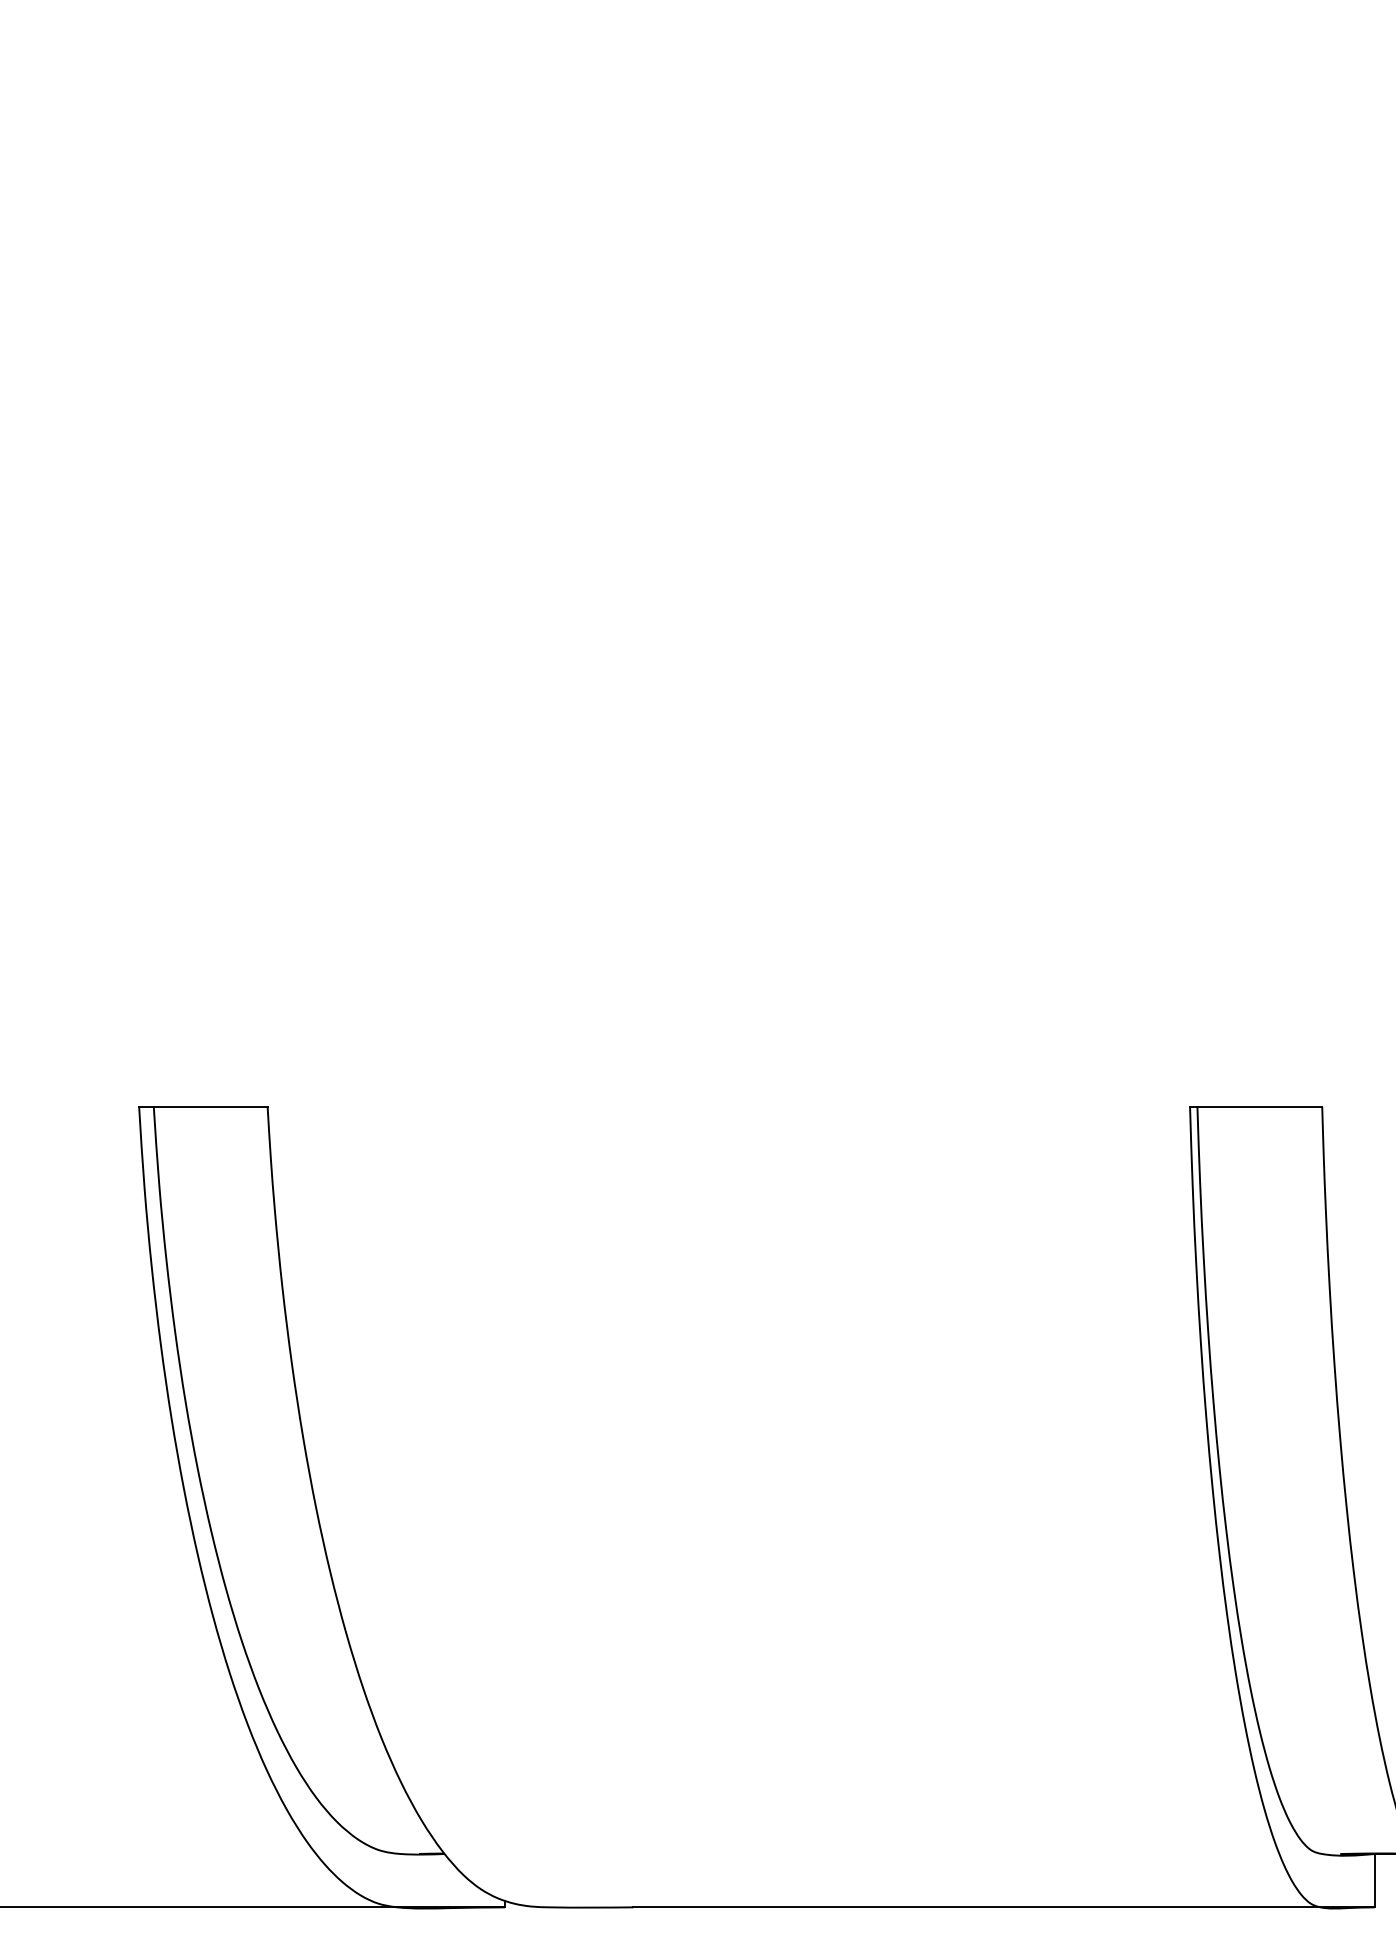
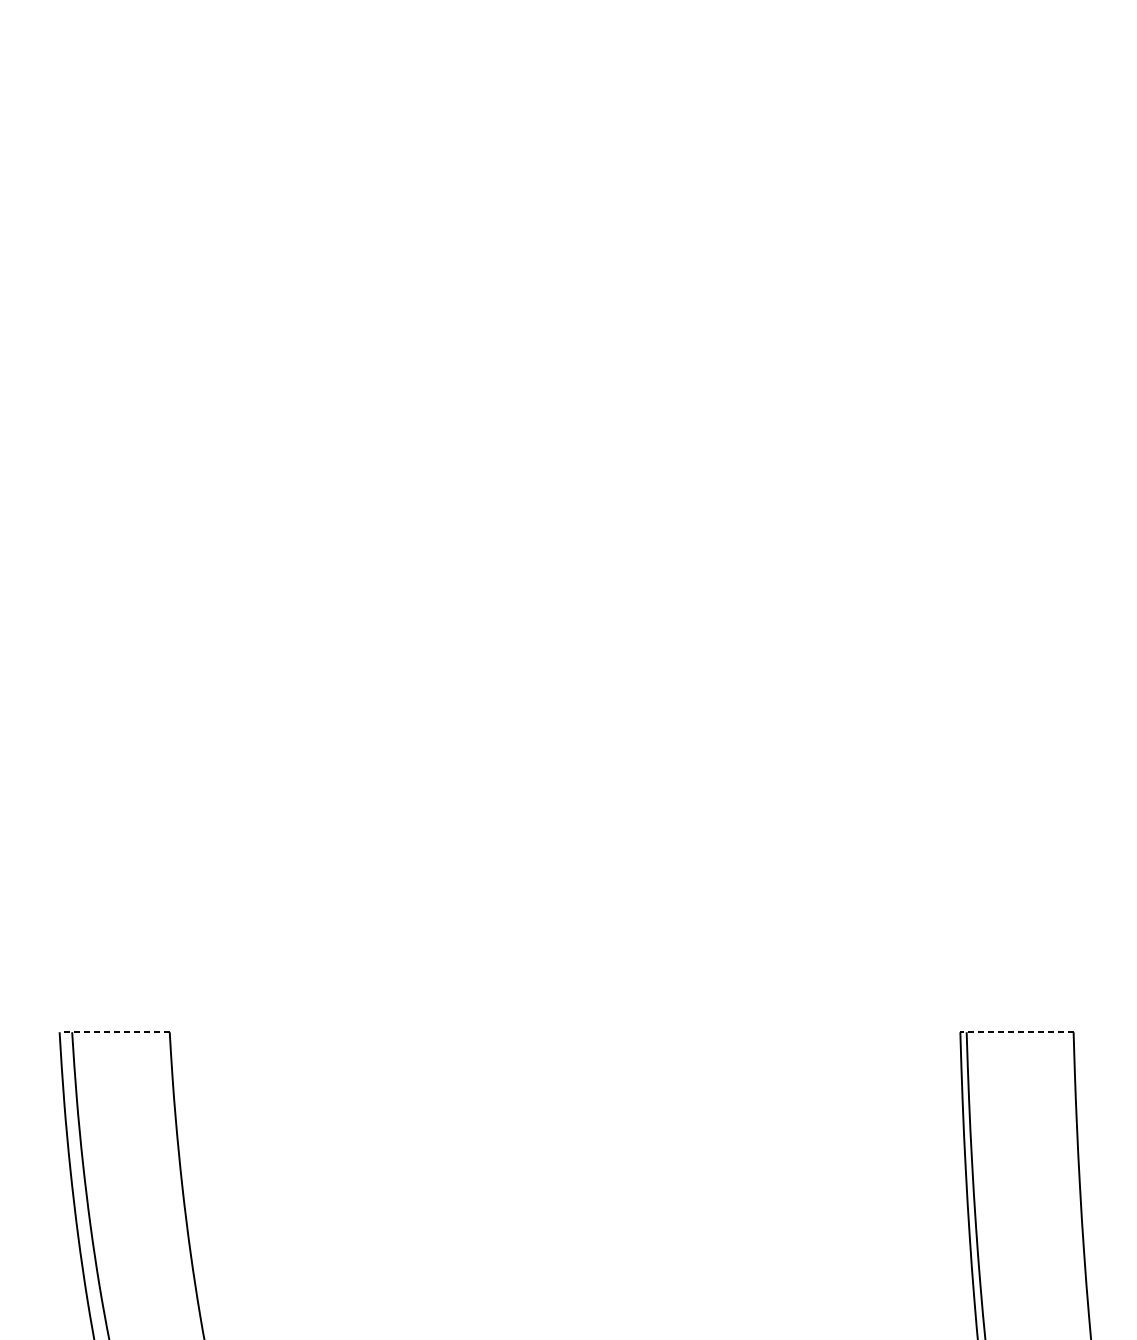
line: (202, 1106) -> (113, 1031), solid -> dashed
line: (1255, 1106) -> (1016, 1031), solid -> dashed

